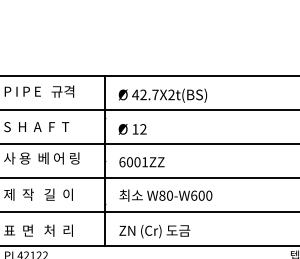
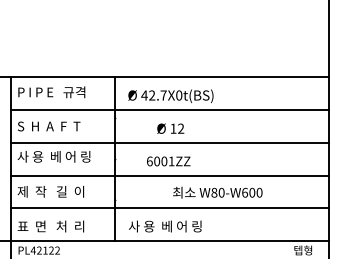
text: (171, 94) -> (179, 95), 42.7X2t(BS) -> 42.7X0t(BS)
text: (132, 129) -> (170, 128), moved
text: (141, 162) -> (168, 161), moved
text: (165, 195) -> (217, 192), moved
text: (157, 230) -> (165, 226), ZN (Cr) 도금 -> 사 용  베 어 링

